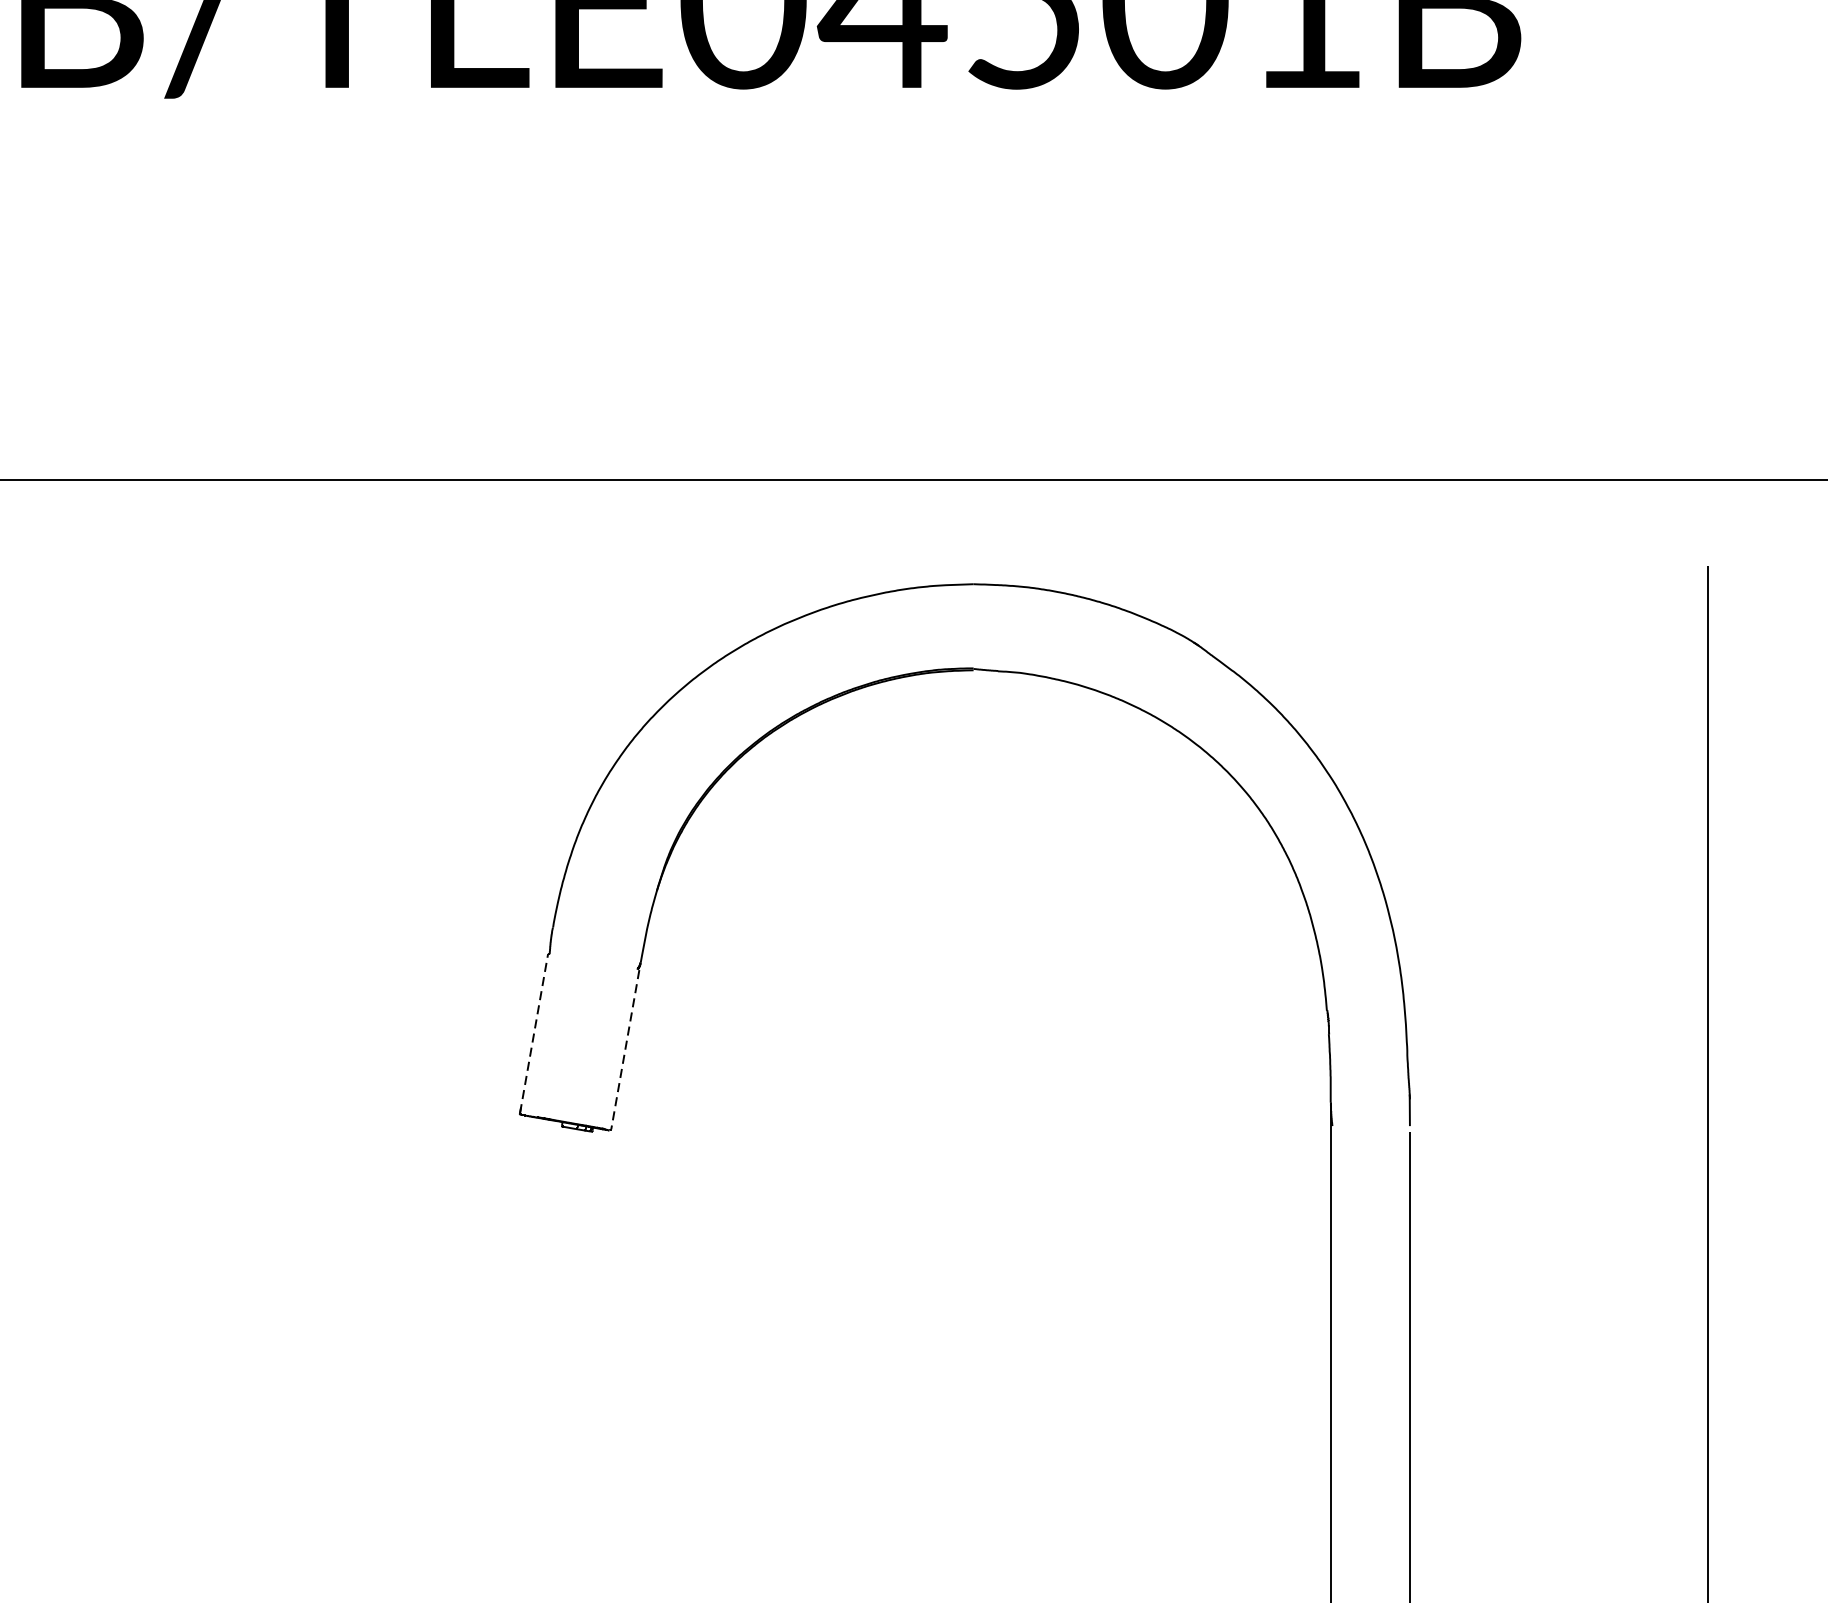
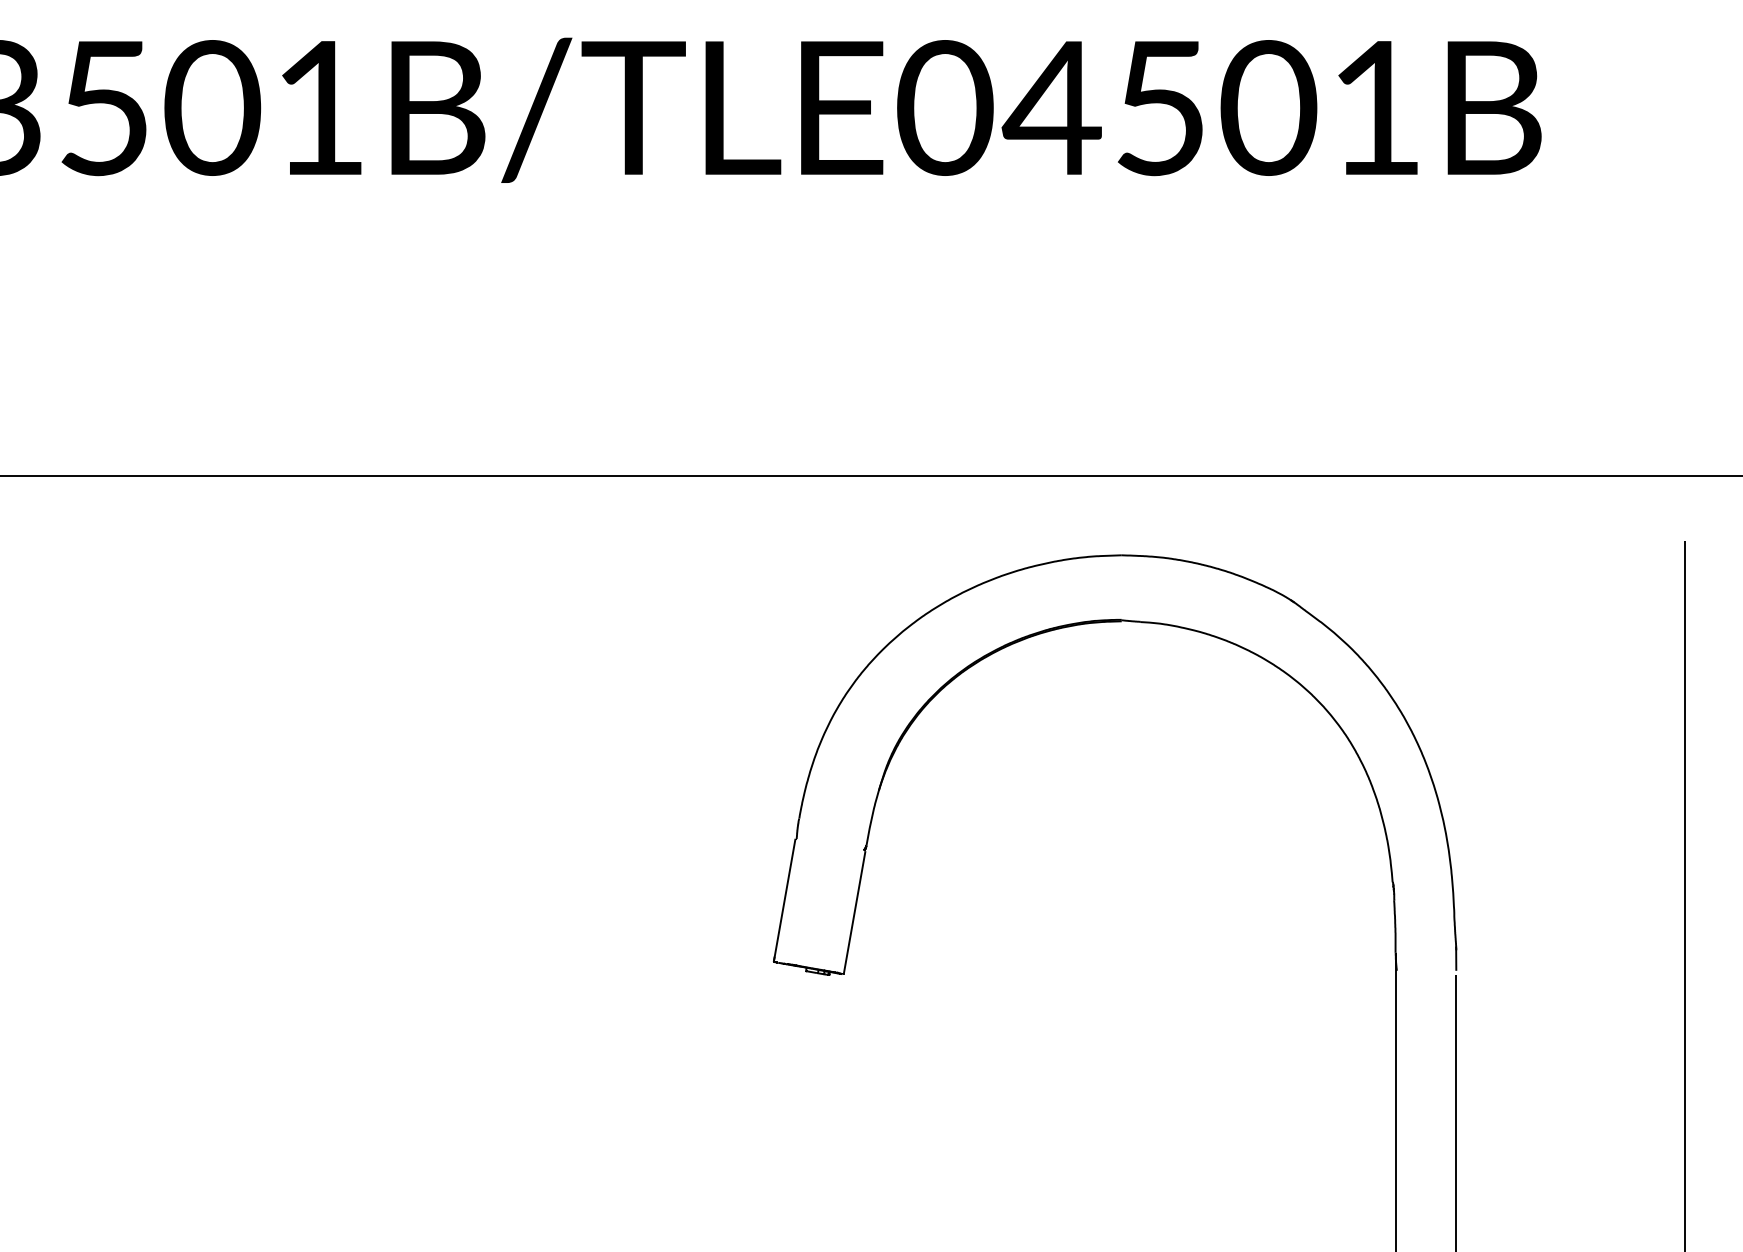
line: (533, 1033) -> (784, 899), dashed -> solid
line: (625, 1050) -> (854, 912), dashed -> solid

